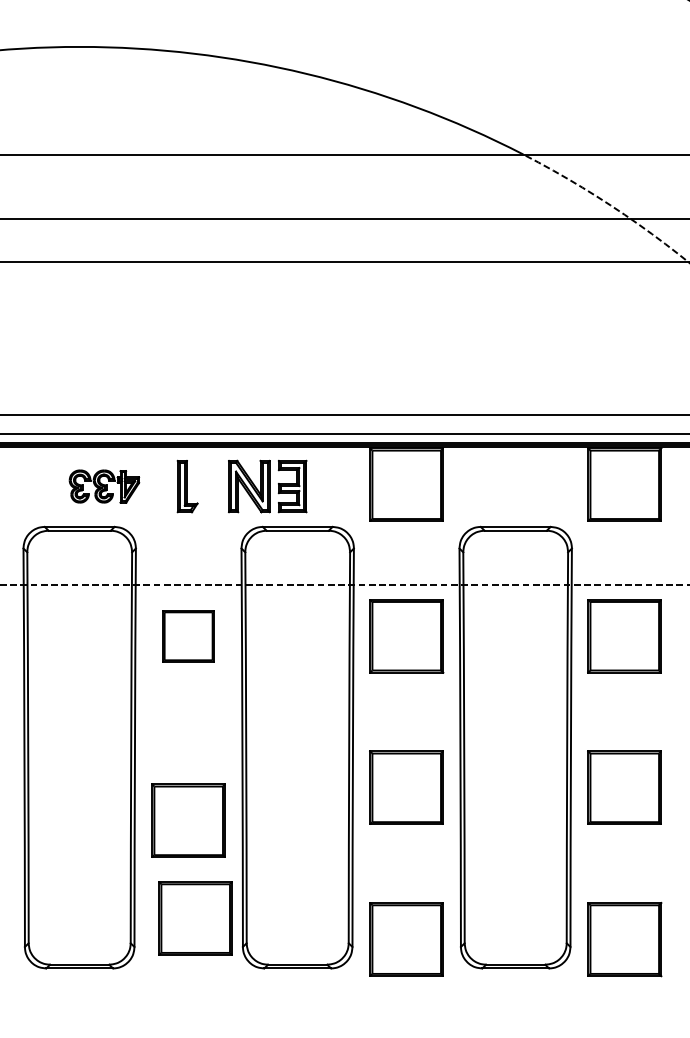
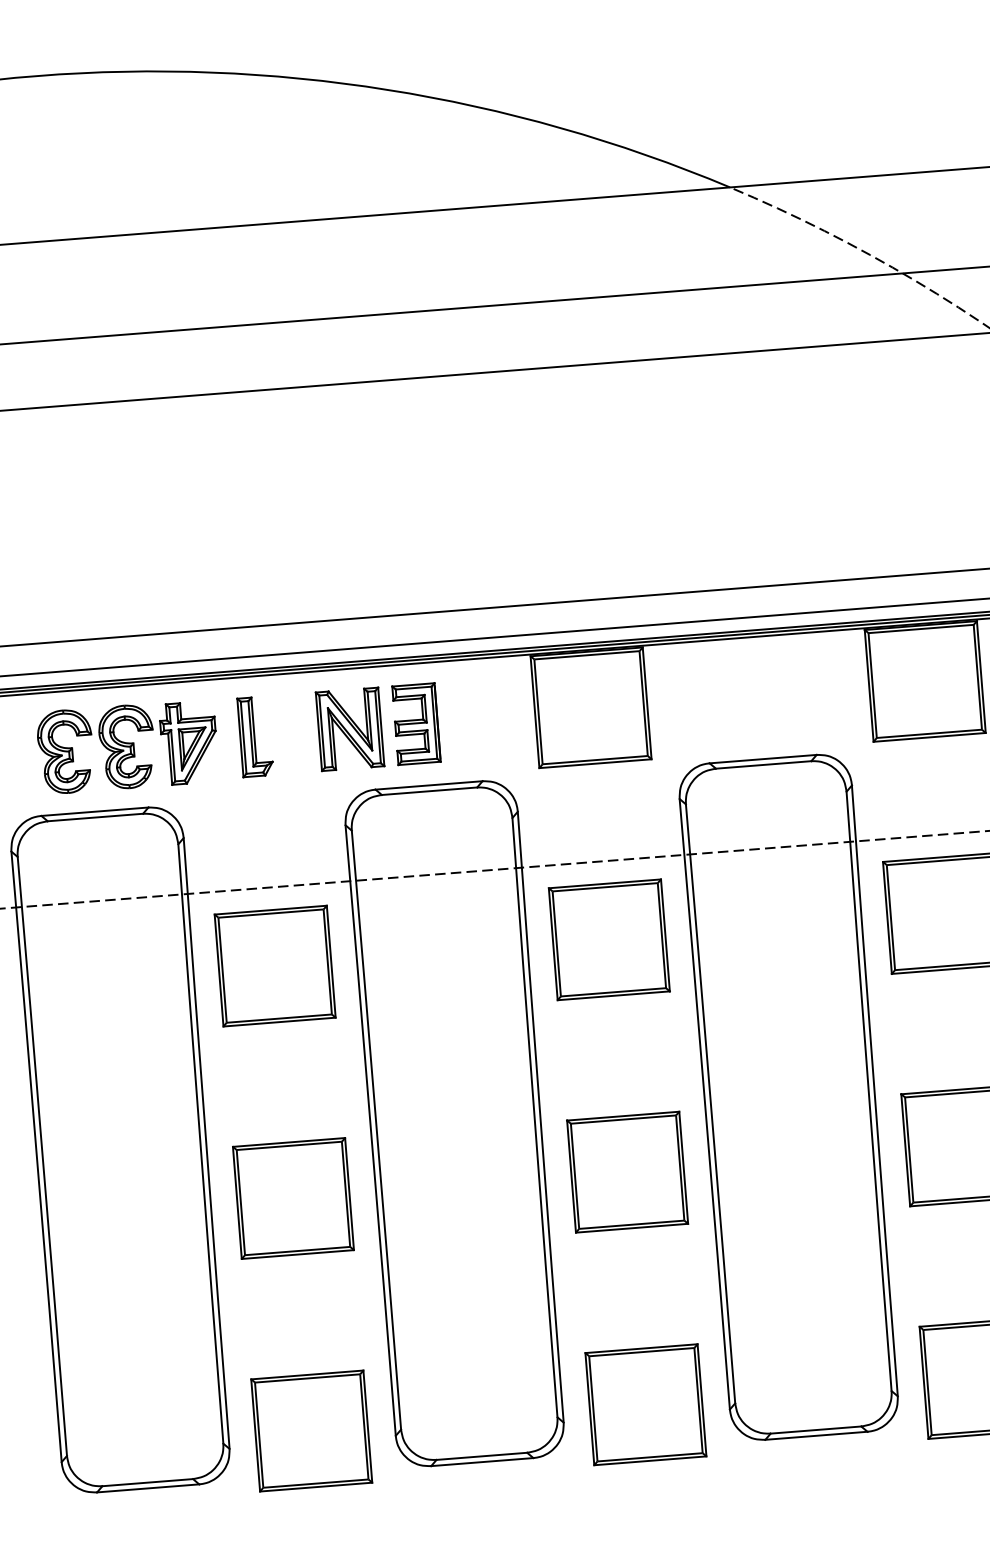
part: (104, 486) -> (128, 746), size x1.67
part: (188, 636) -> (274, 966), size x1.43
part: (188, 820) -> (293, 1197), moved
part: (195, 918) -> (311, 1430), moved

